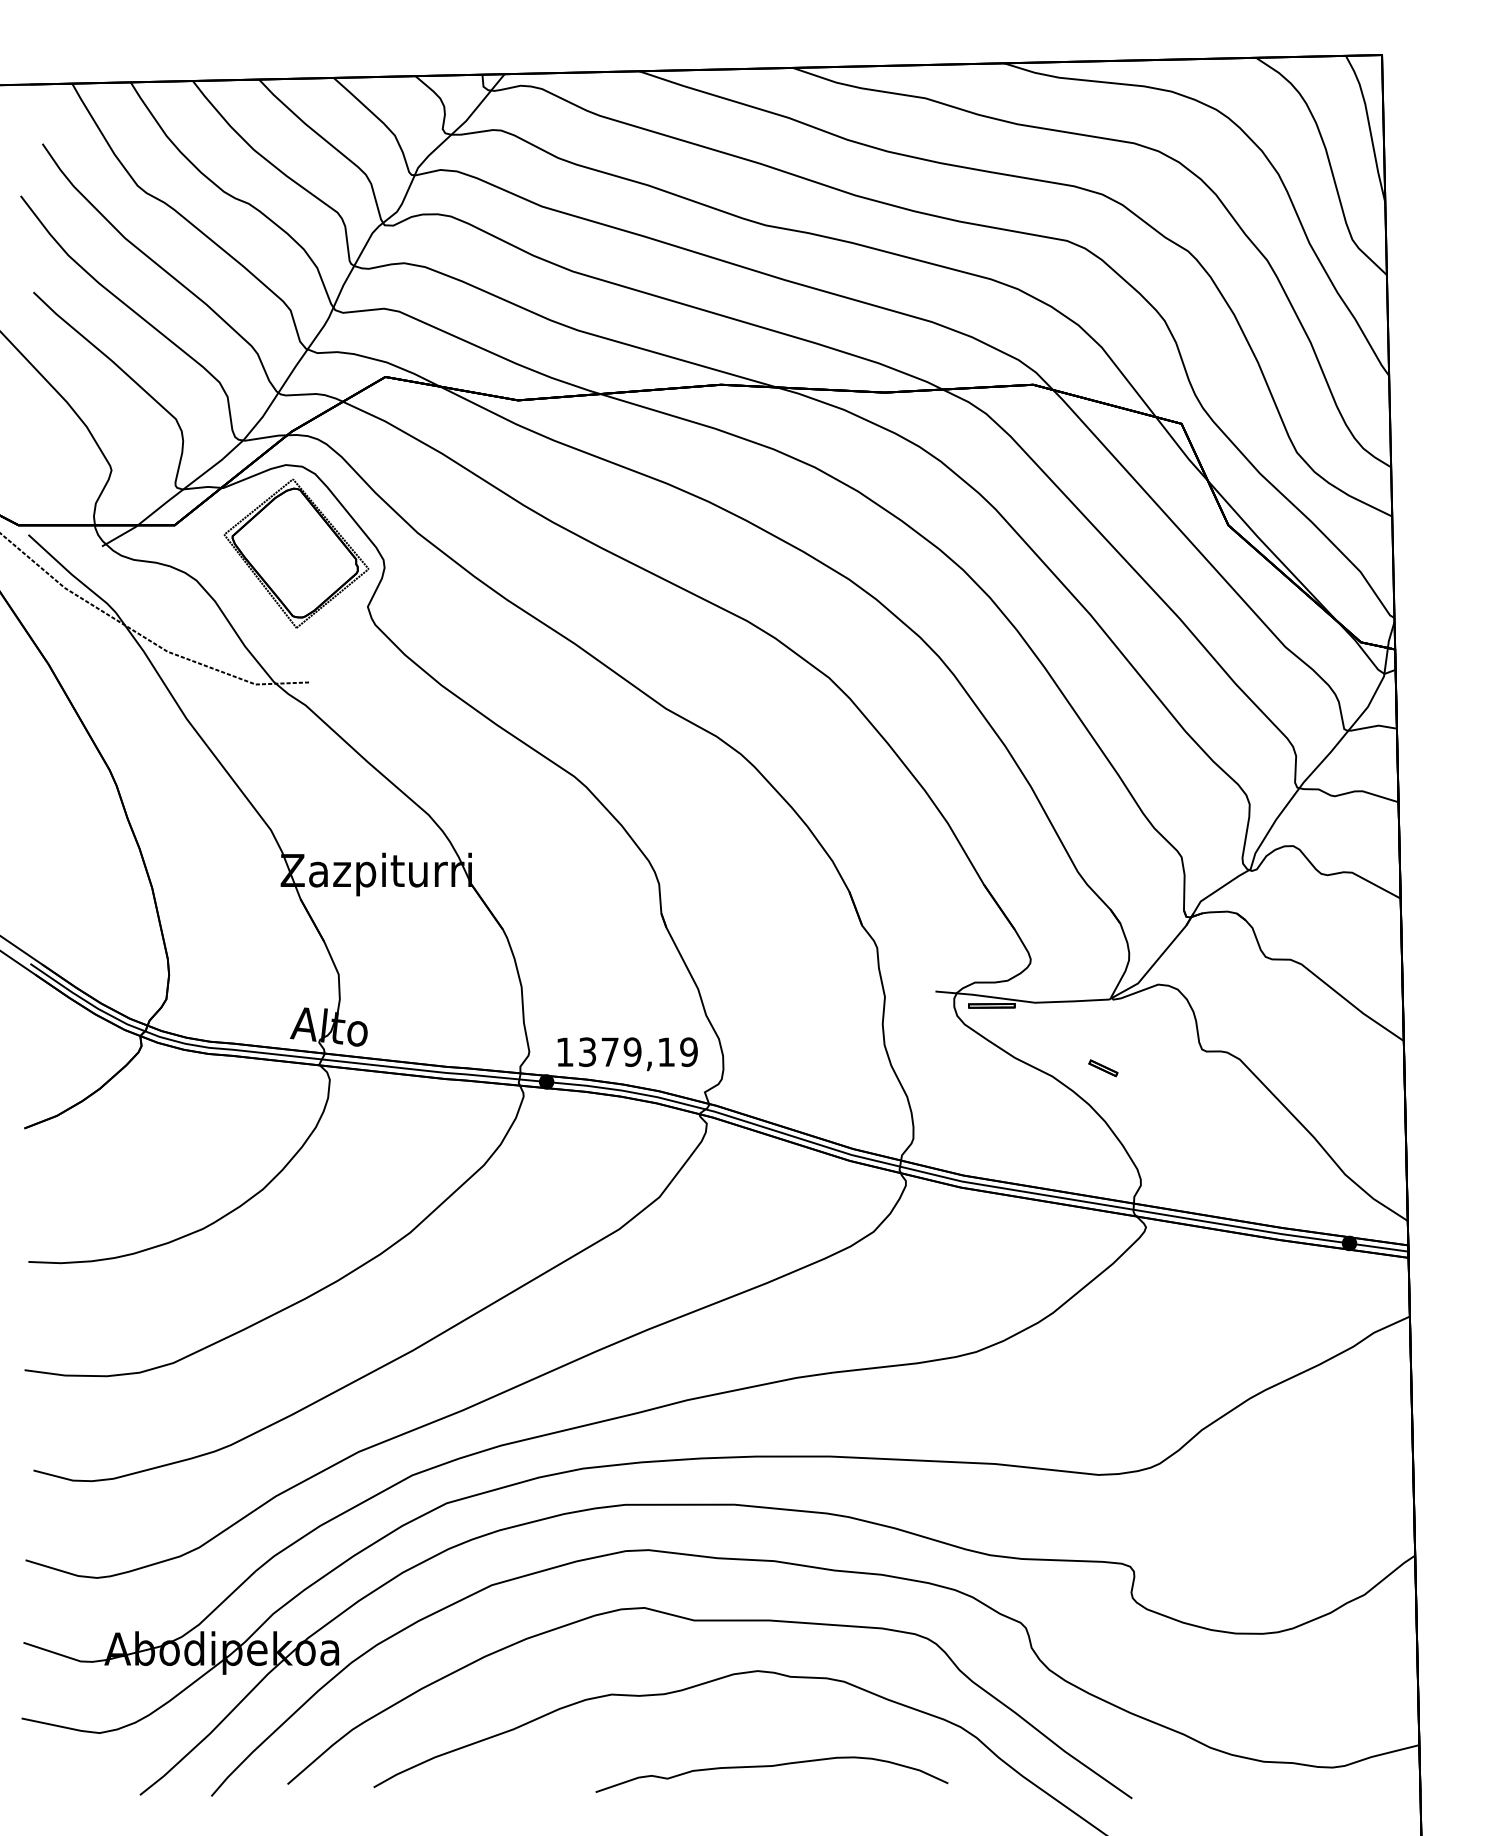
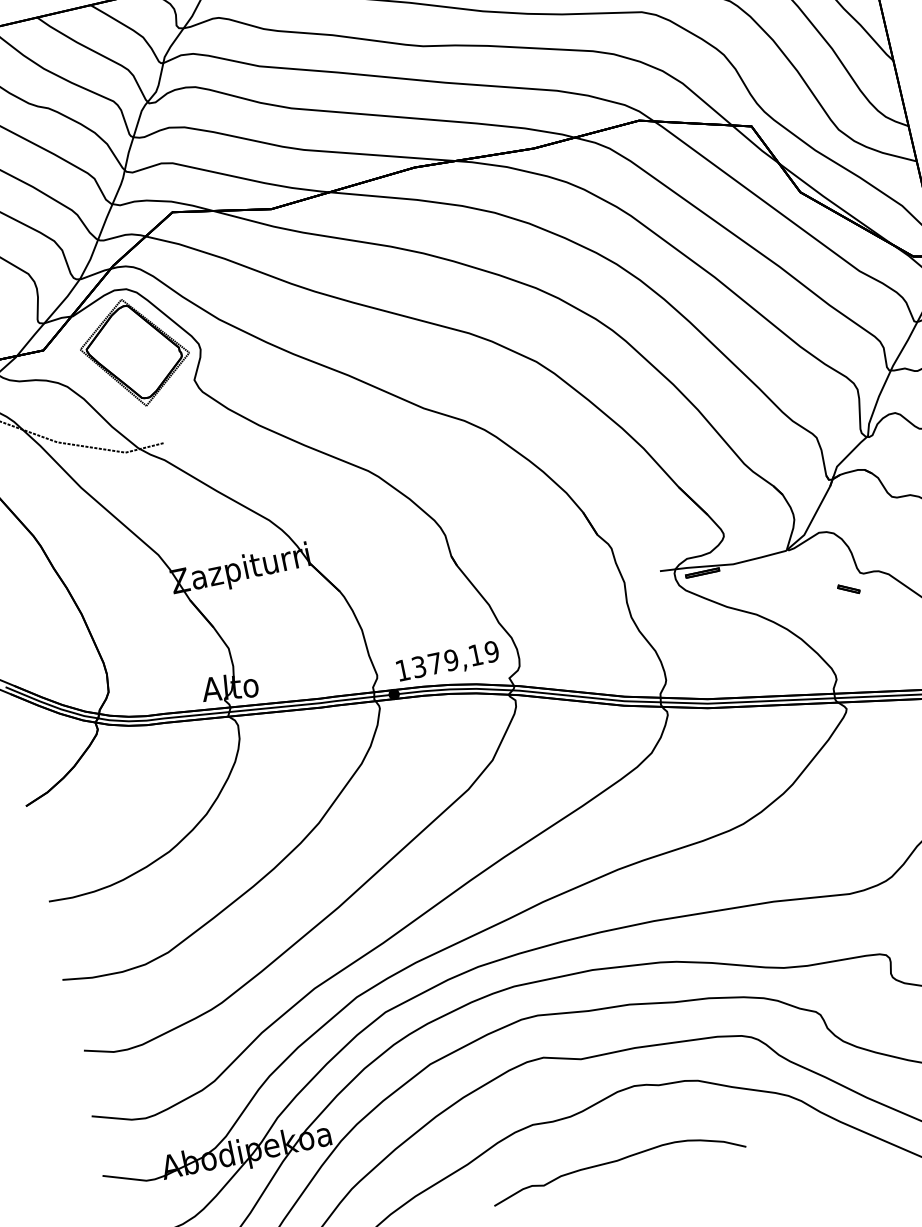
part: (1103, 1068) -> (848, 589), moved
part: (771, 1766) -> (616, 1161), moved

